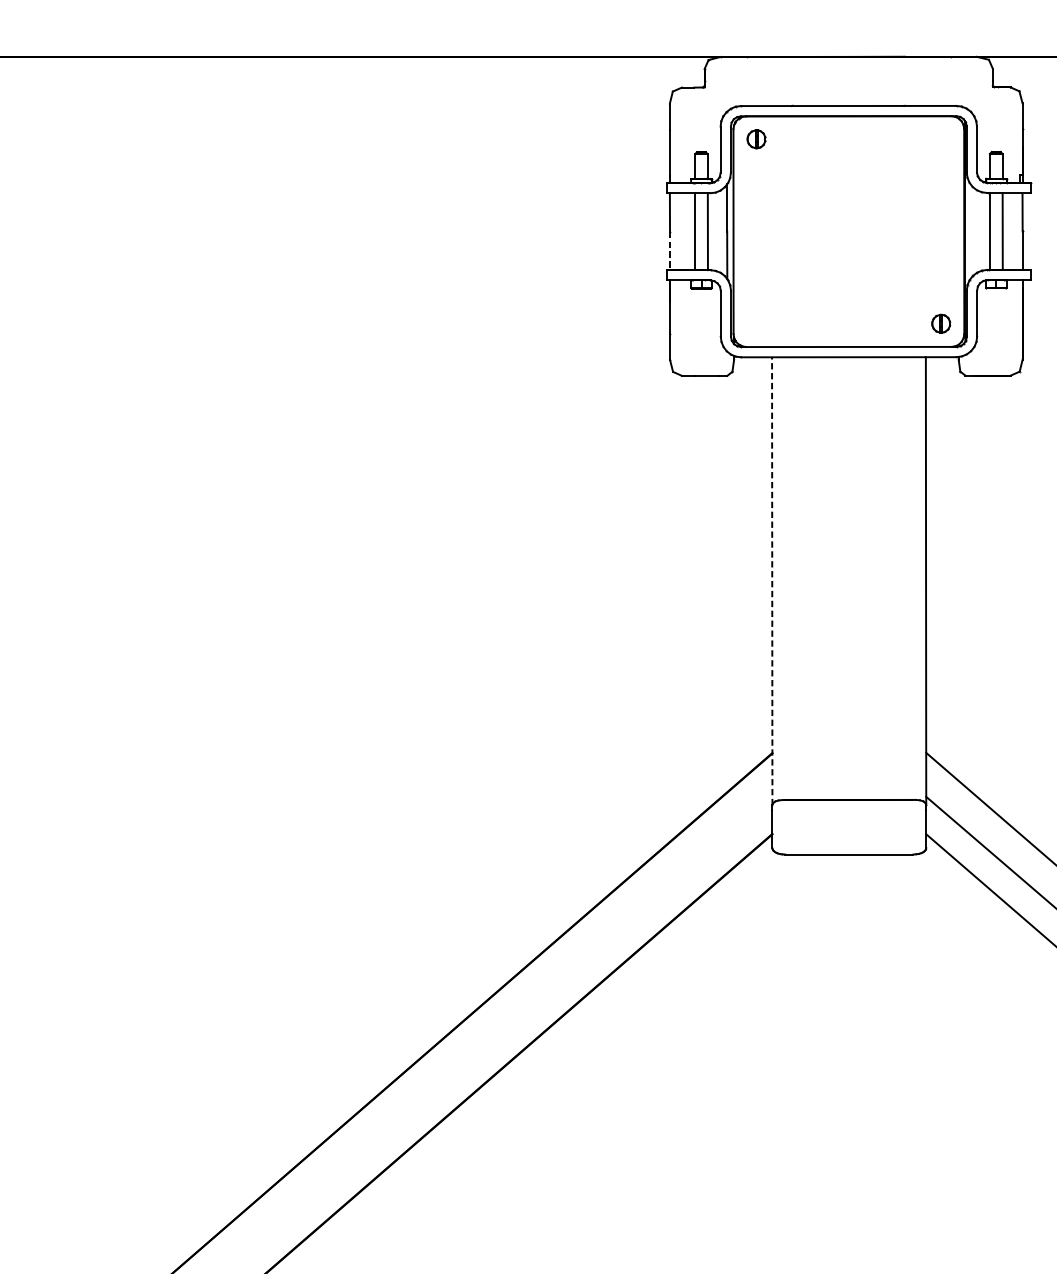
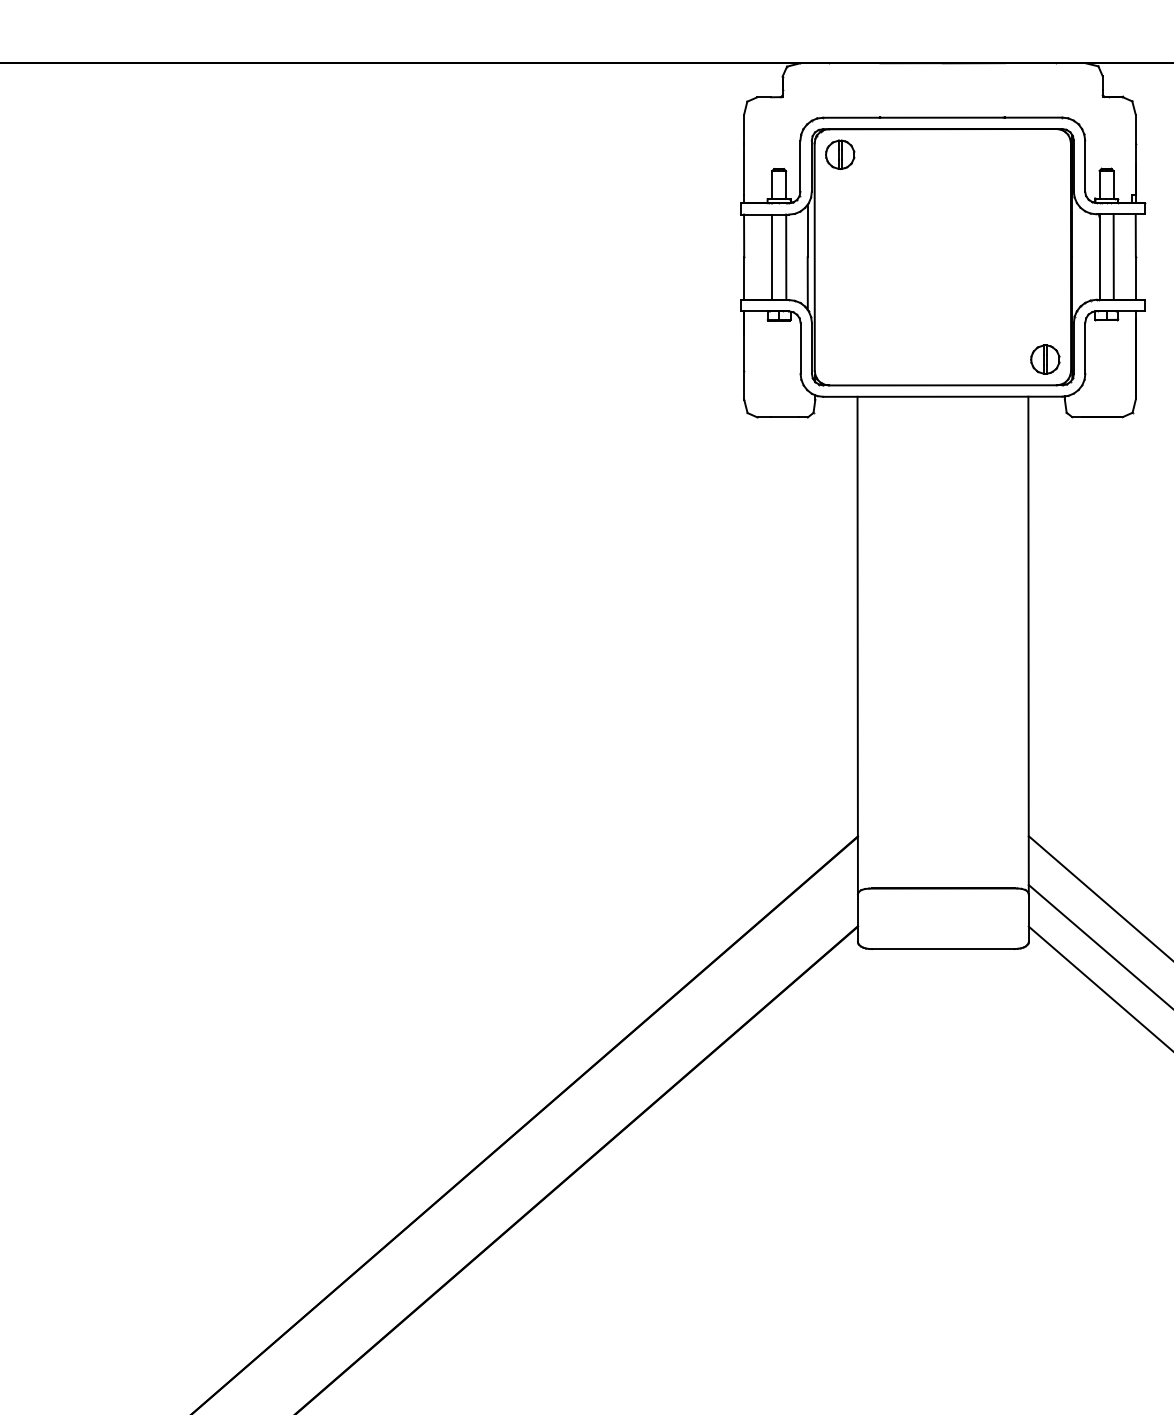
part: (756, 139) -> (840, 154), size x1.43
line: (670, 251) -> (744, 279), dashed -> solid
part: (941, 323) -> (1045, 359), size x1.43
line: (772, 581) -> (857, 645), dashed -> solid

